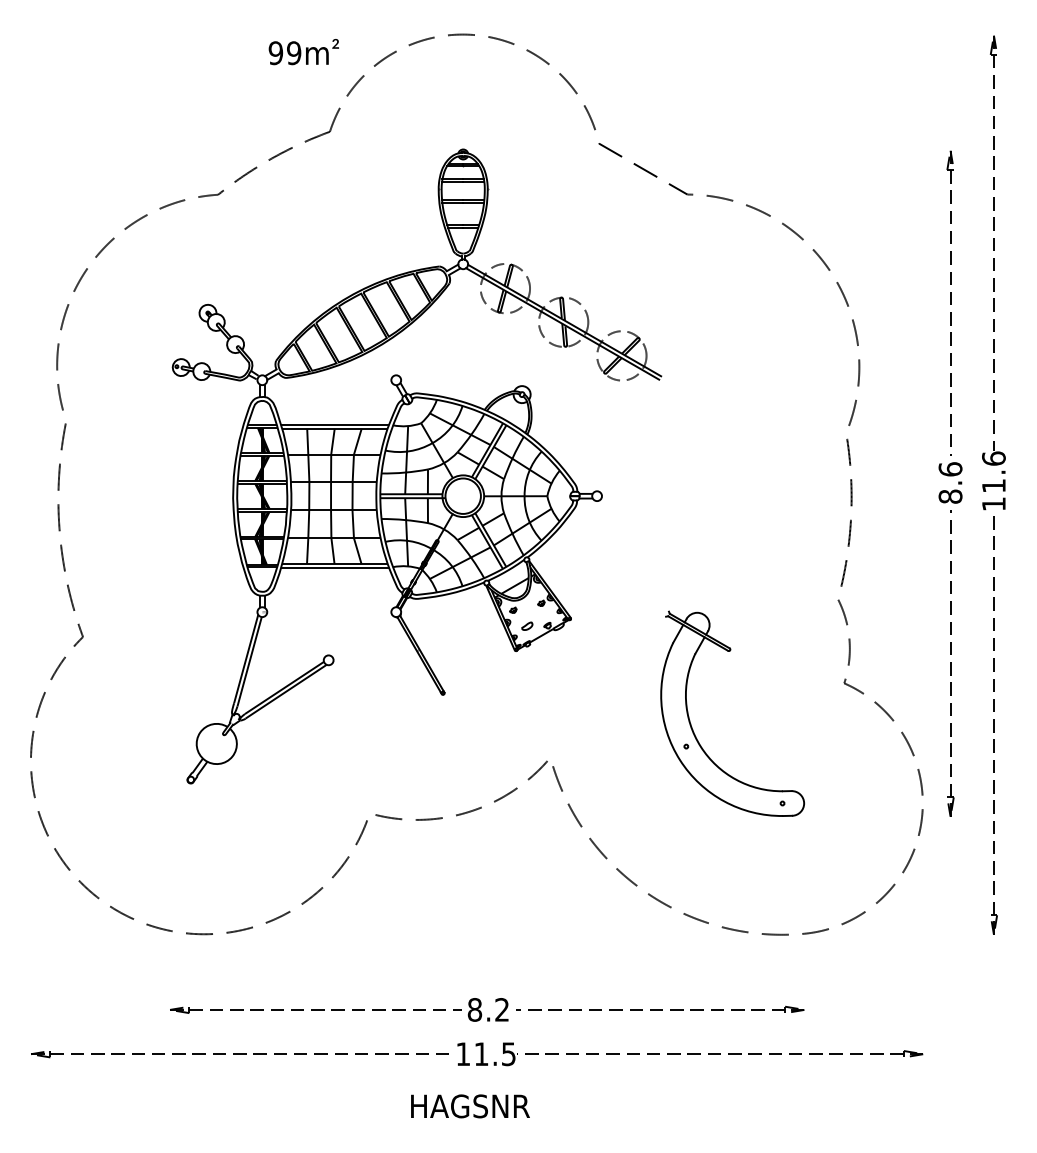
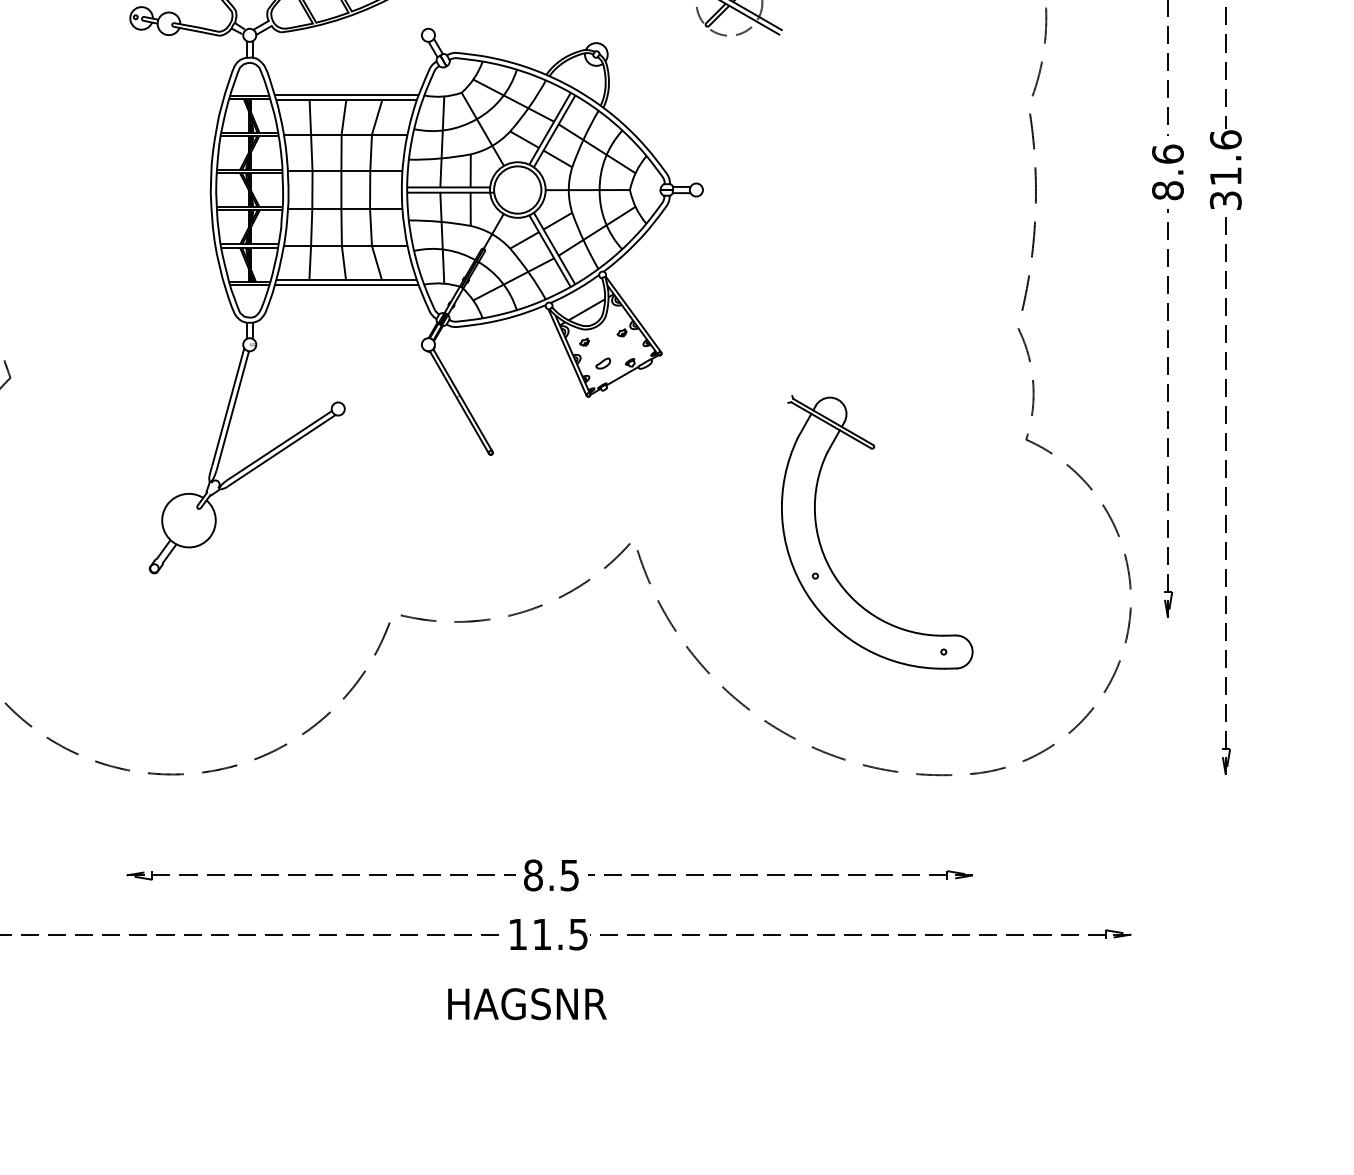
text: (993, 504) -> (1225, 201), 11.6 -> 31.6
part: (693, 729) -> (825, 553), moved
text: (501, 1009) -> (568, 874), 8.2 -> 8.5

